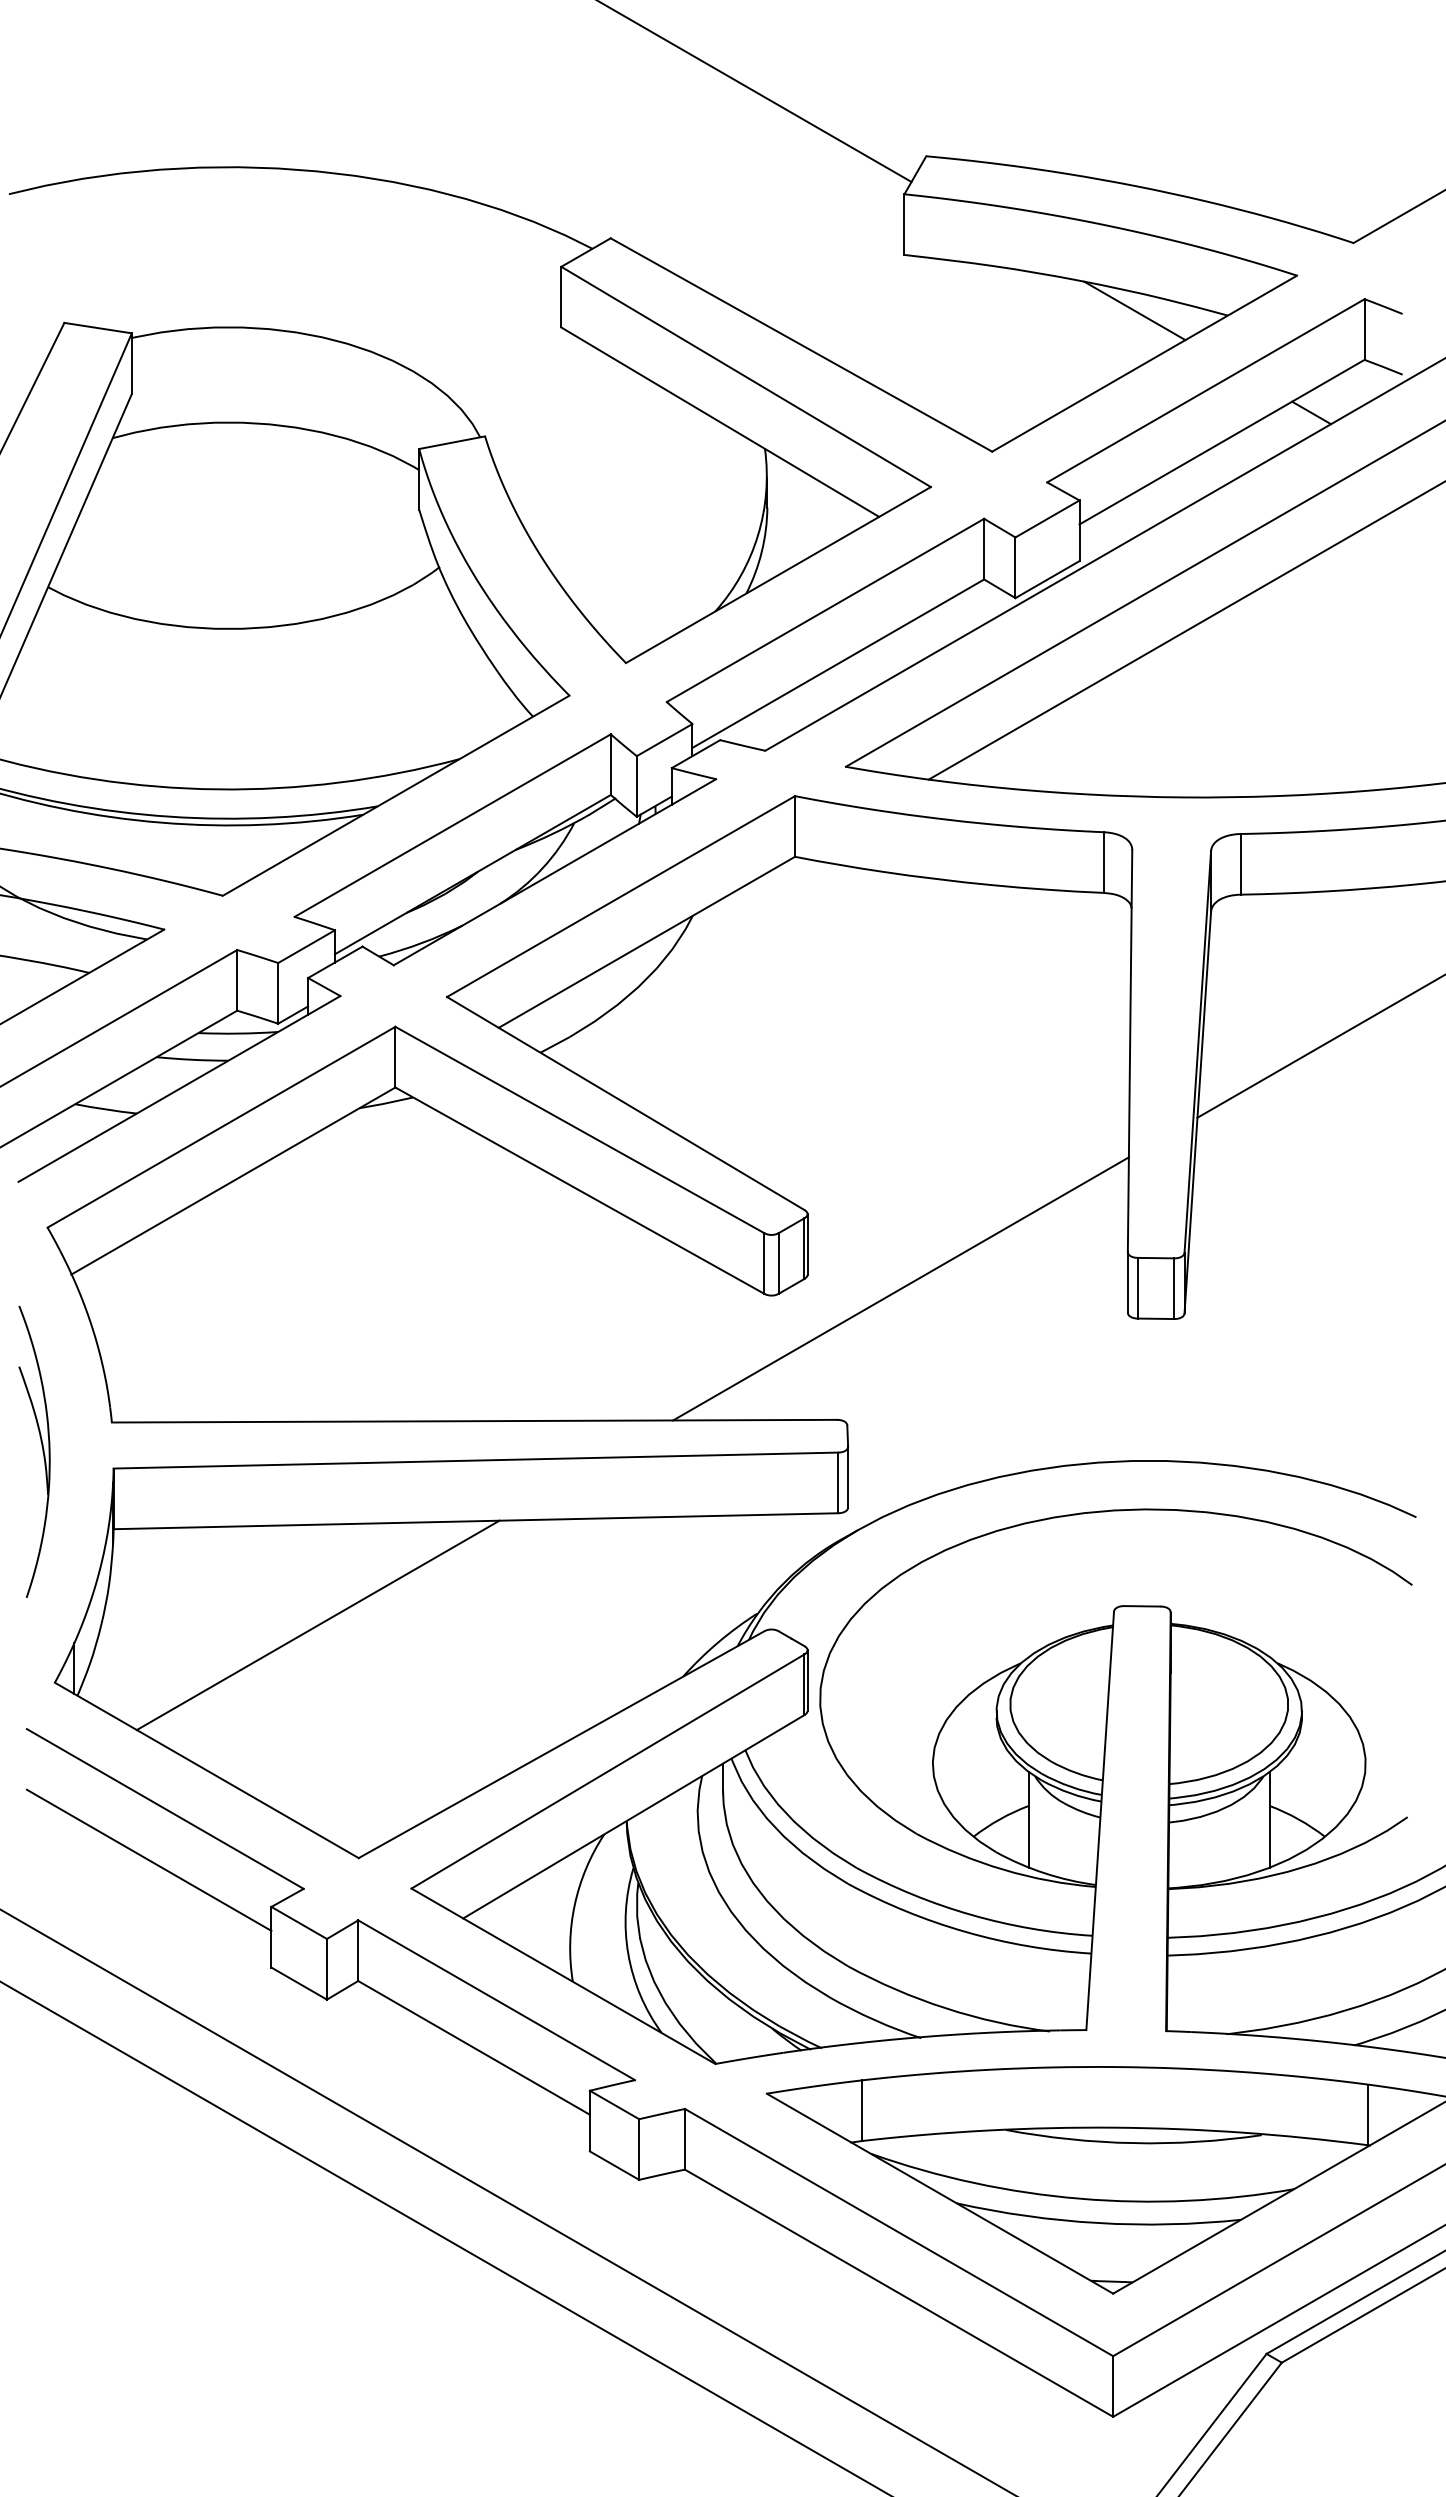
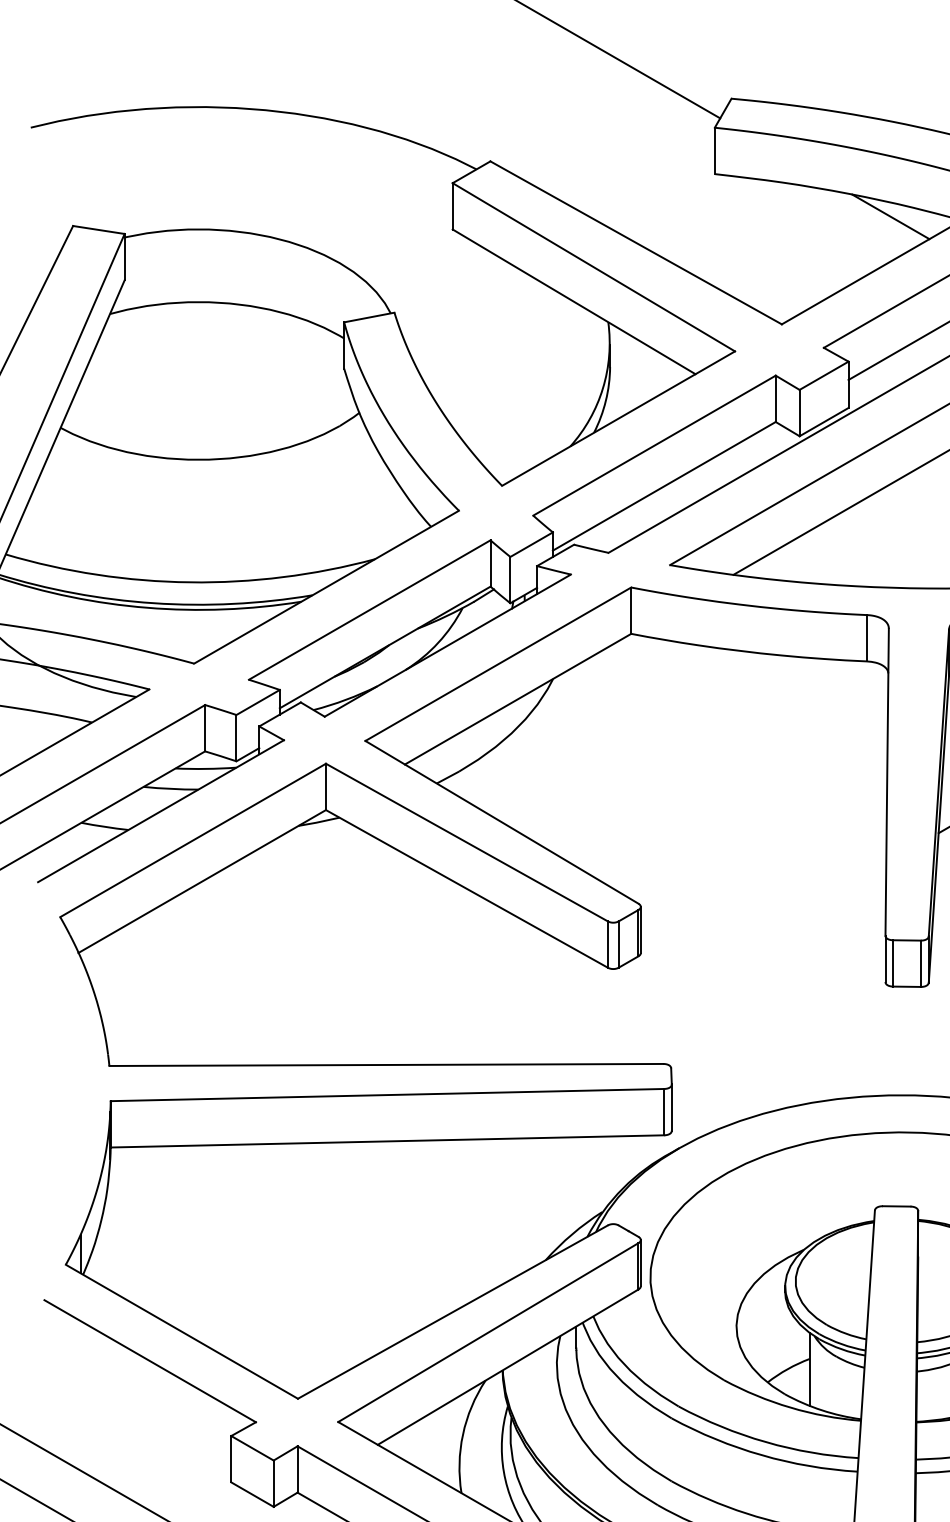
line: (900, 1288) -> (711, 963), removed
part: (42, 1451) -> (56, 1088), removed
line: (317, 1625) -> (266, 1221), removed
line: (148, 1859) -> (137, 1399), removed

